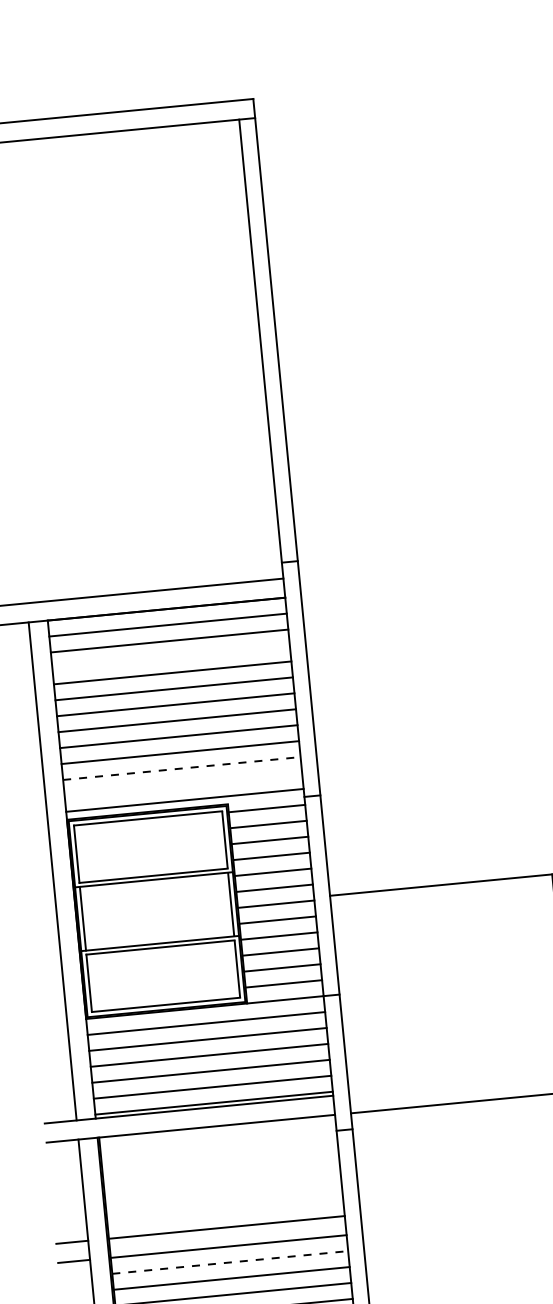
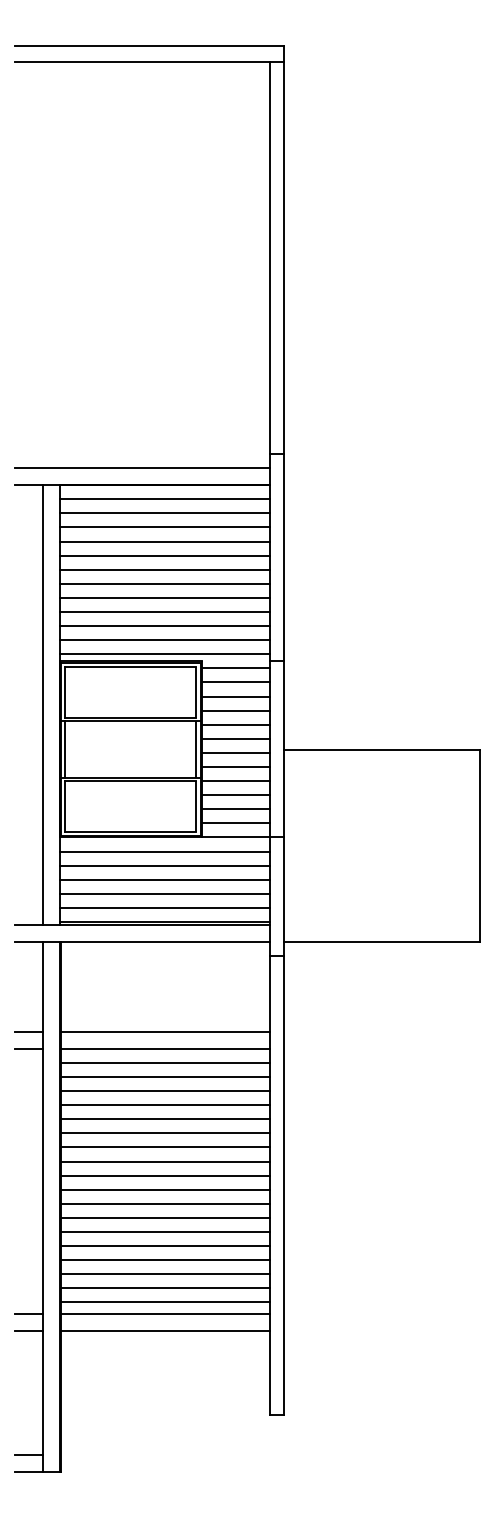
line: (170, 657) -> (164, 527), added
line: (181, 769) -> (164, 626), dashed -> solid
line: (183, 784) -> (164, 640), added
line: (230, 1262) -> (165, 1062), dashed -> solid

